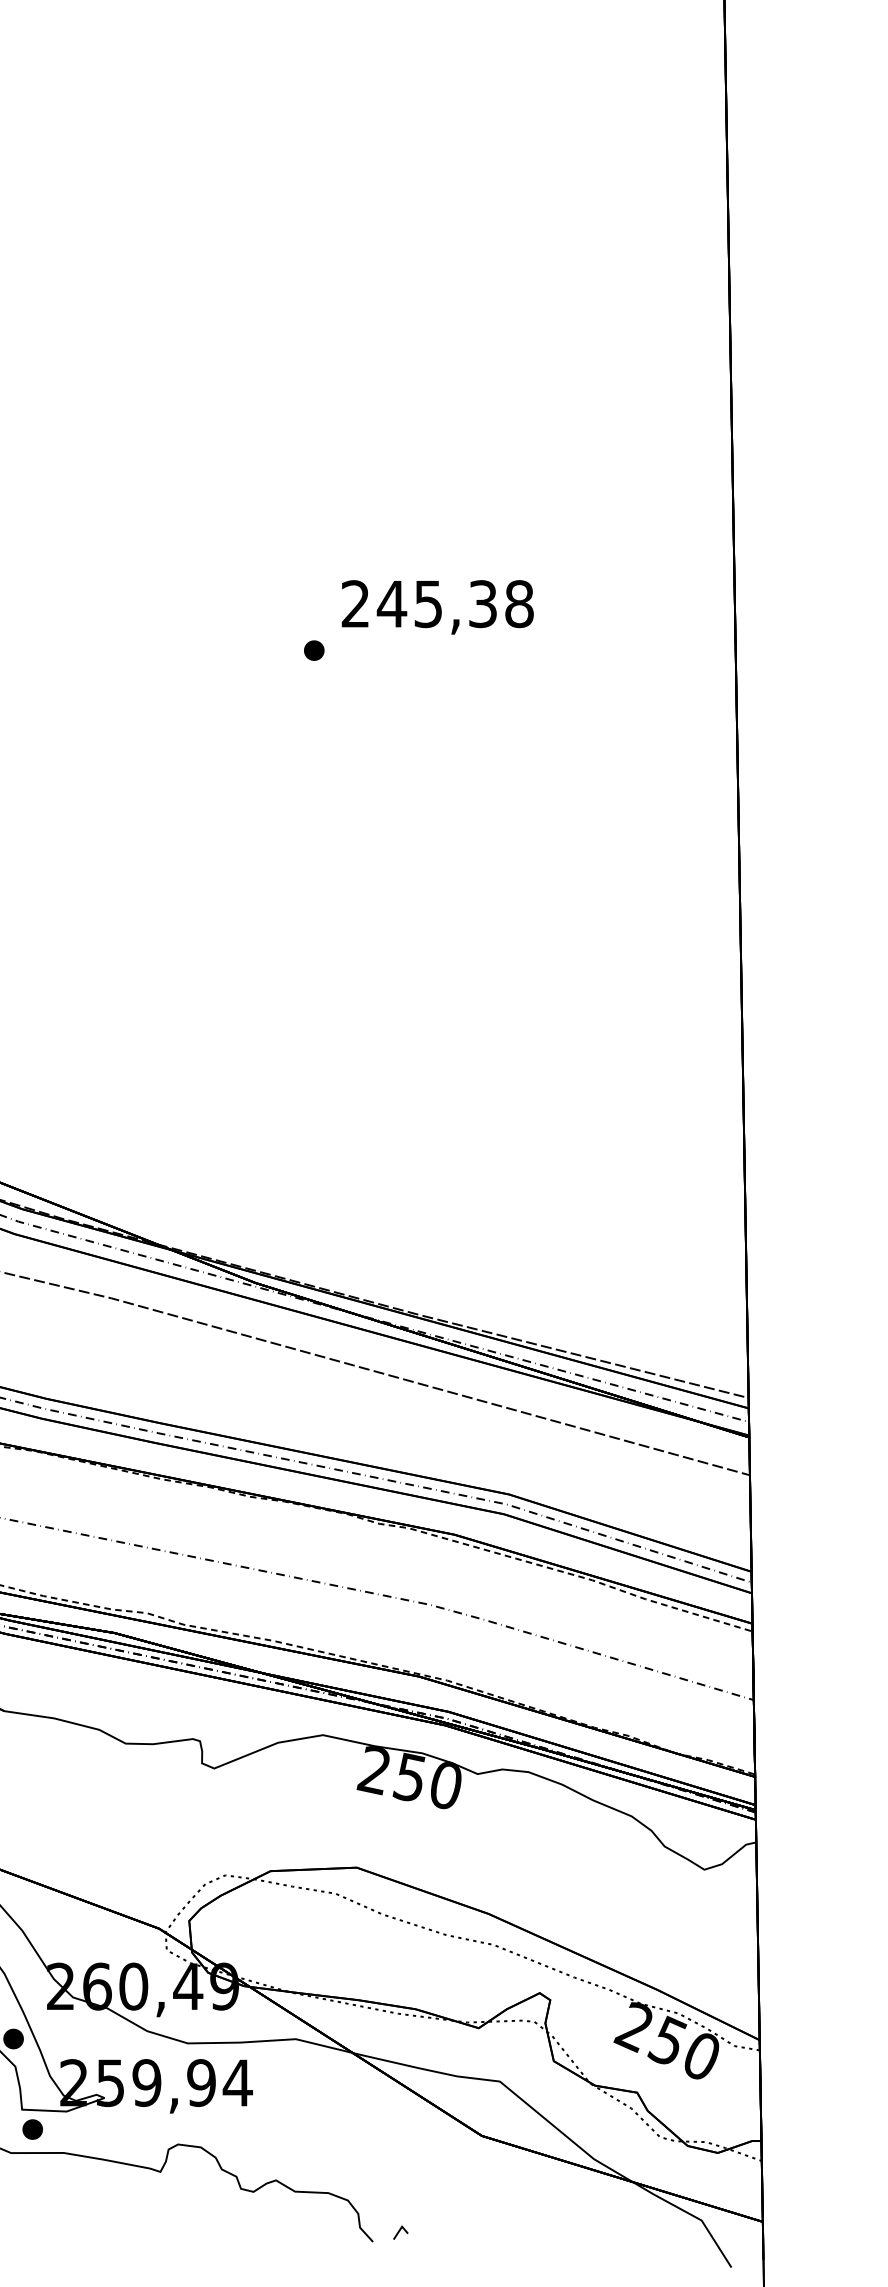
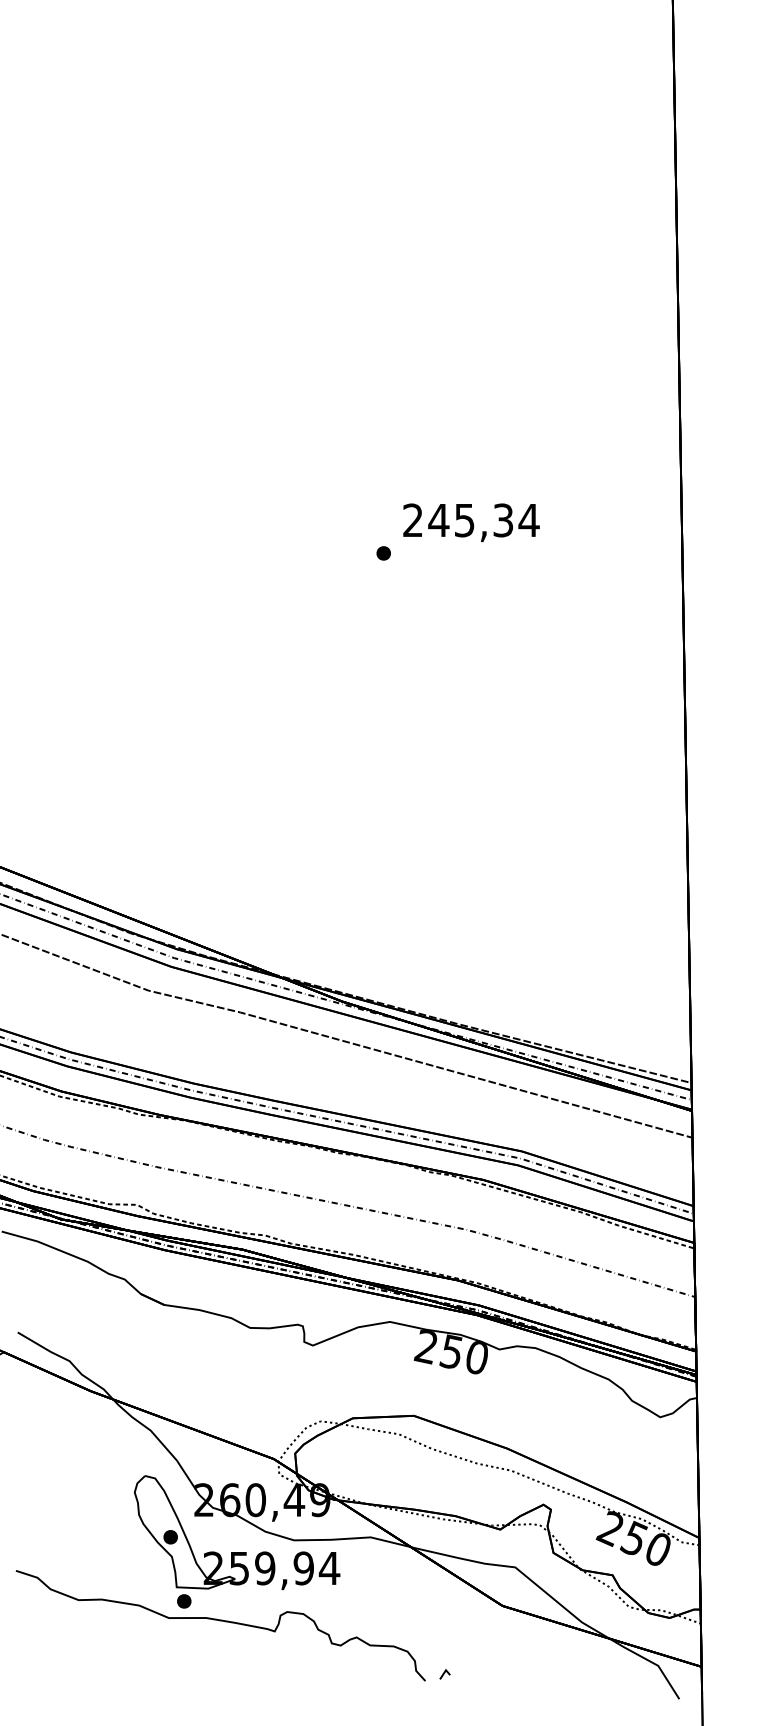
text: (518, 604) -> (528, 520), 245,38 -> 245,34

